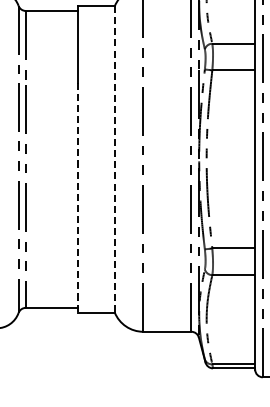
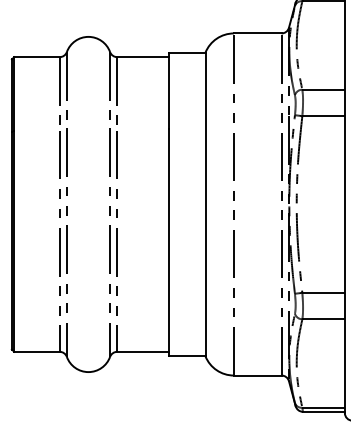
line: (114, 159) -> (205, 204), dashed -> solid
line: (77, 197) -> (168, 242), dashed -> solid

